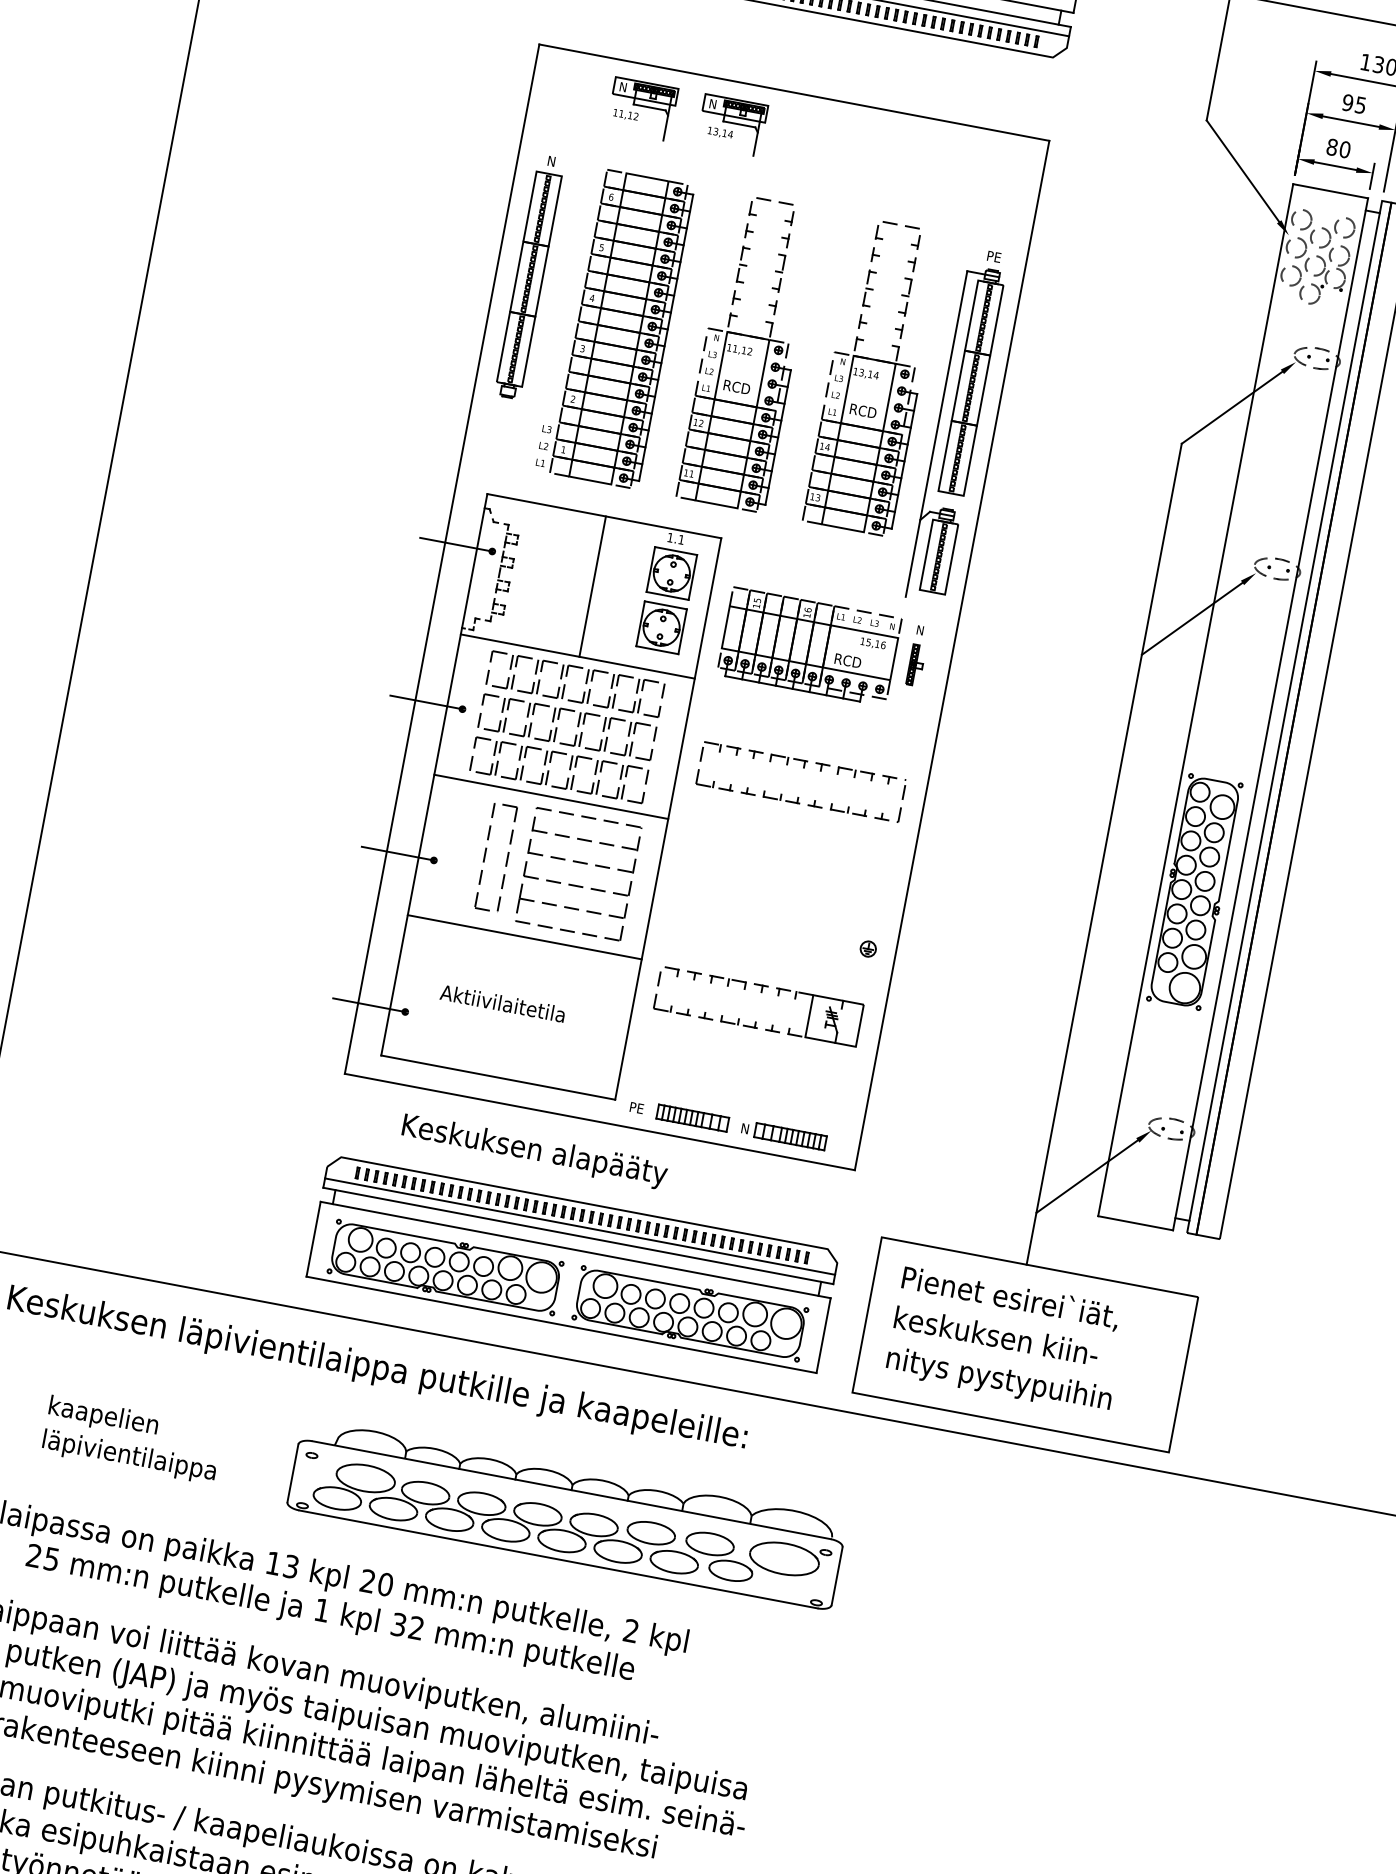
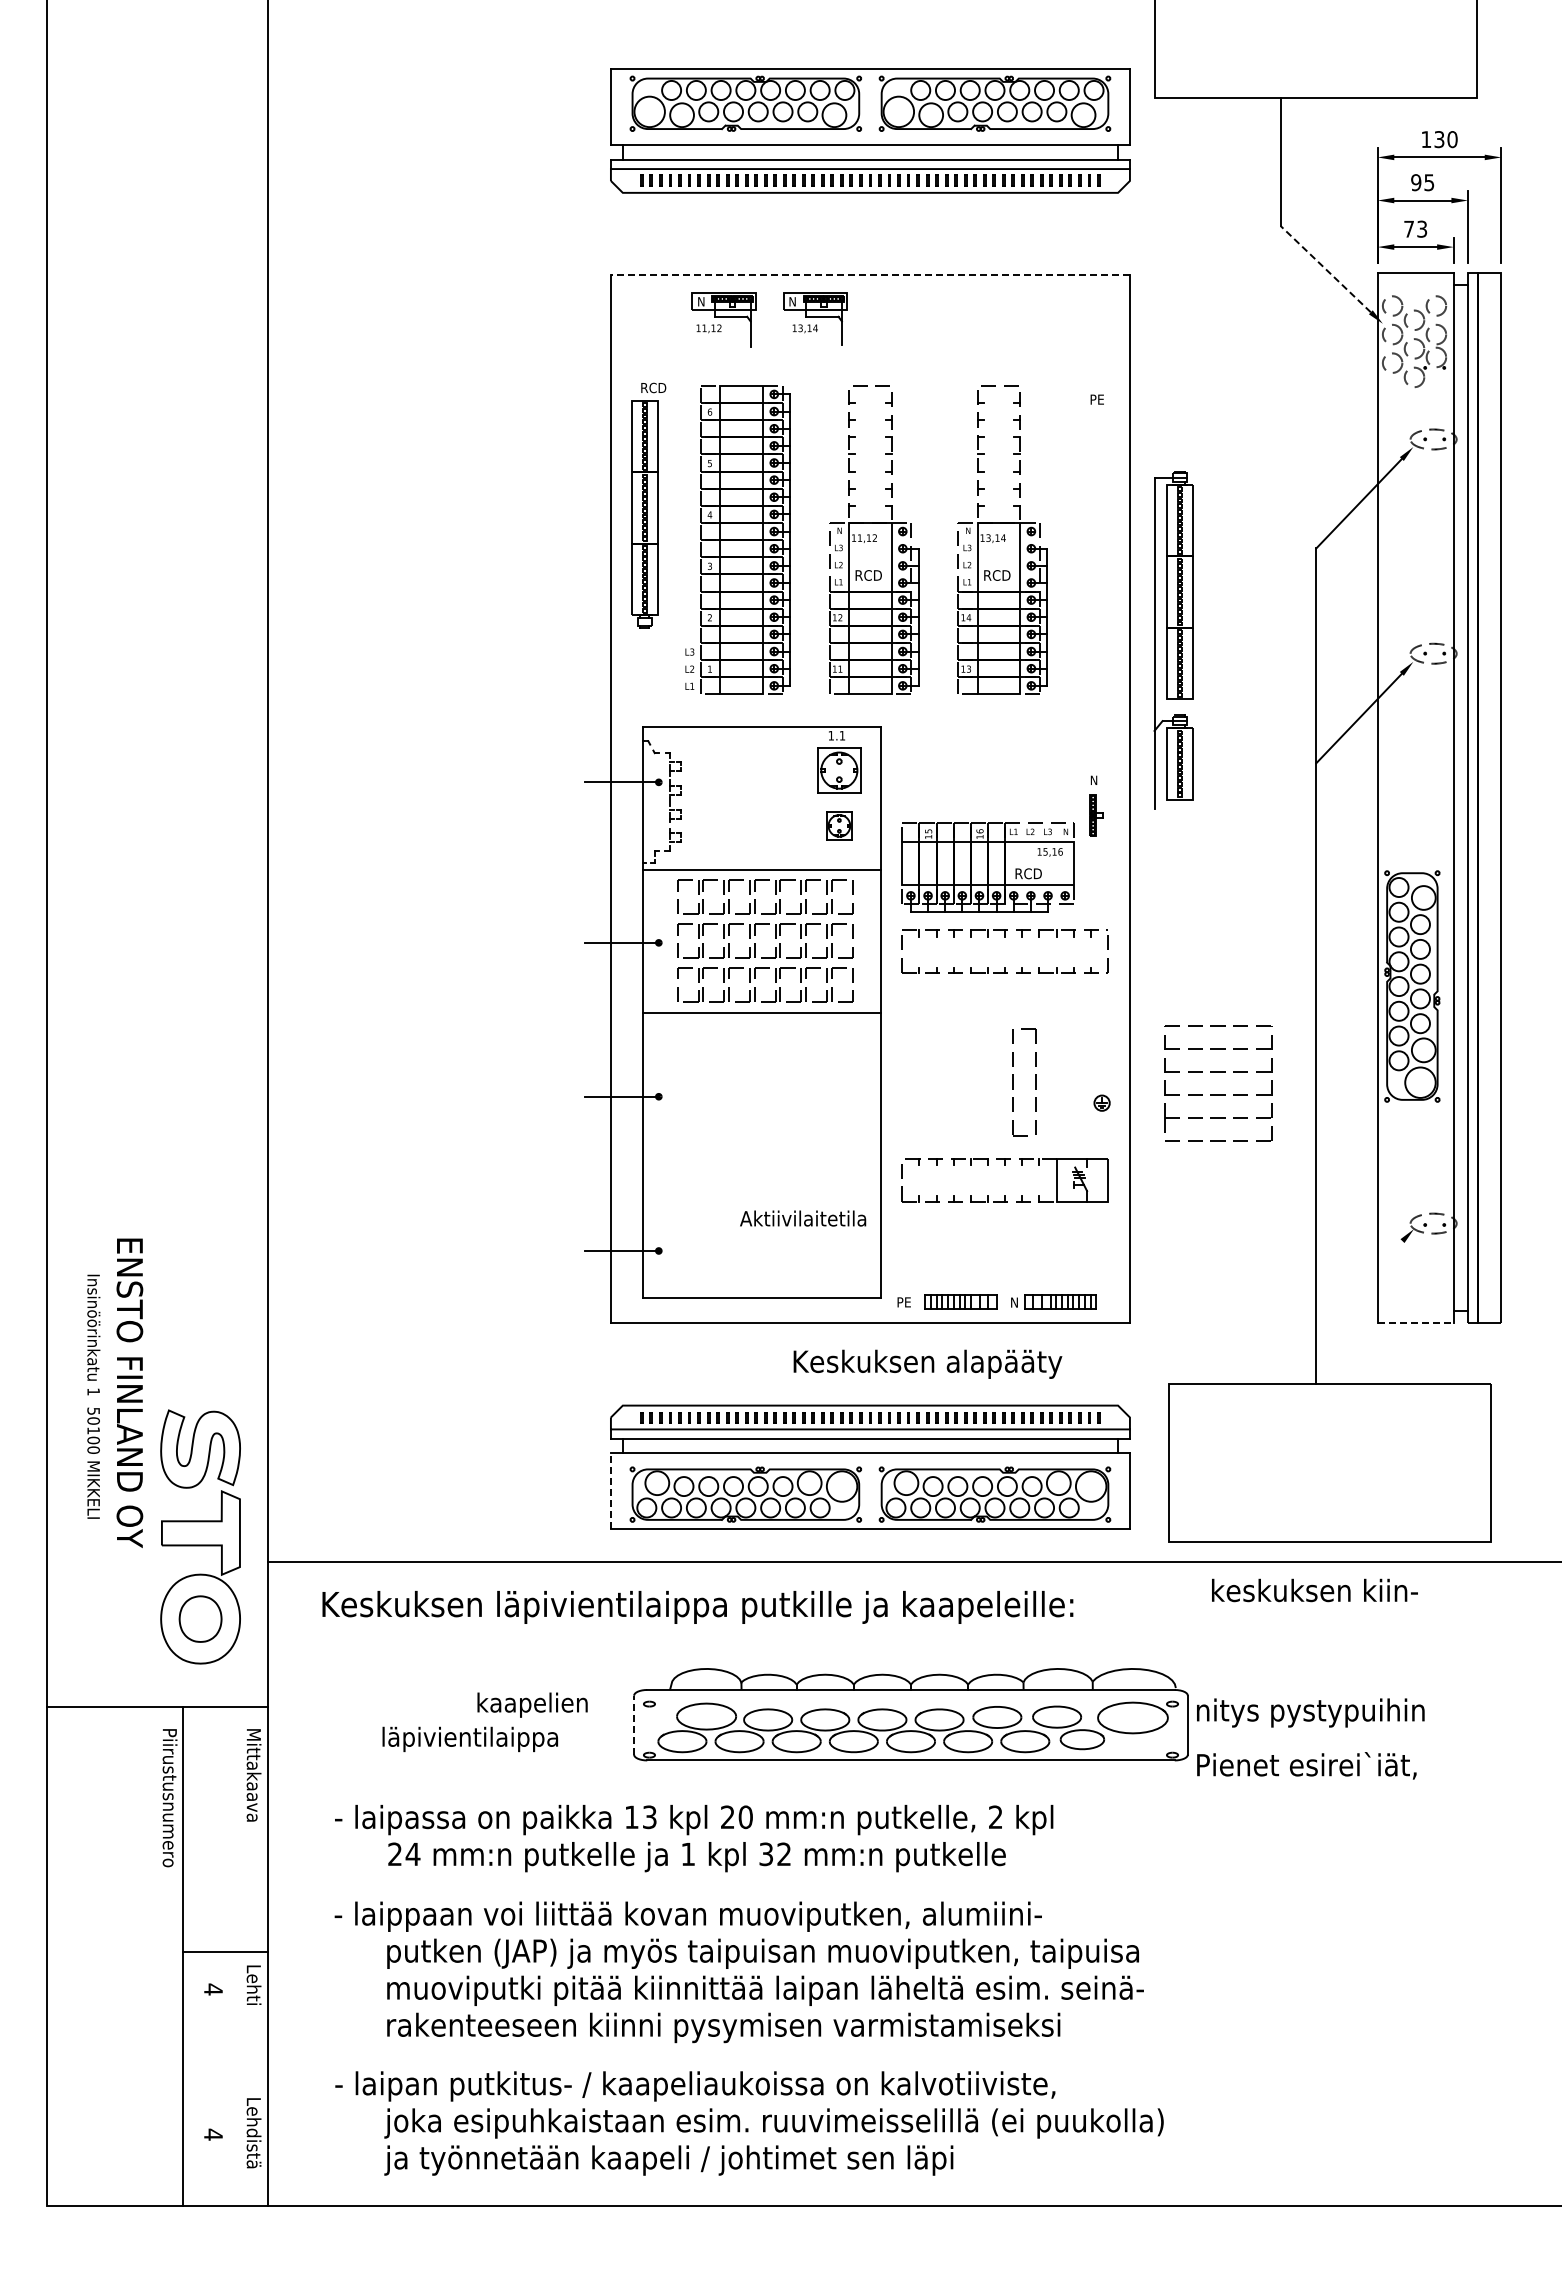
line: (794, 92) -> (870, 275), solid -> dashed
text: (1338, 147) -> (1415, 228), 80 -> 73
text: (561, 162) -> (654, 387), N -> RCD
line: (1242, 170) -> (1325, 268), solid -> dashed
part: (955, 434) -> (1173, 640), moved
line: (592, 585) -> (763, 797), removed
part: (661, 627) -> (839, 825), size x0.6
part: (808, 647) -> (987, 867), moved
part: (485, 855) -> (1013, 1082), moved
part: (580, 863) -> (1218, 1072), moved
line: (524, 937) -> (762, 1155), removed
text: (503, 1003) -> (803, 1218), moved
text: (534, 1150) -> (927, 1363), moved
line: (1087, 1176) -> (1359, 1286), removed
line: (1136, 1222) -> (1416, 1322), solid -> dashed
line: (313, 1238) -> (610, 1490), solid -> dashed
text: (1010, 1297) -> (1306, 1765), moved
text: (996, 1335) -> (1314, 1590), moved
text: (998, 1380) -> (1310, 1712), moved
text: (103, 1416) -> (532, 1704), moved
line: (293, 1472) -> (634, 1724), solid -> dashed
text: (51, 1559) -> (412, 1854), 25 -> 24

